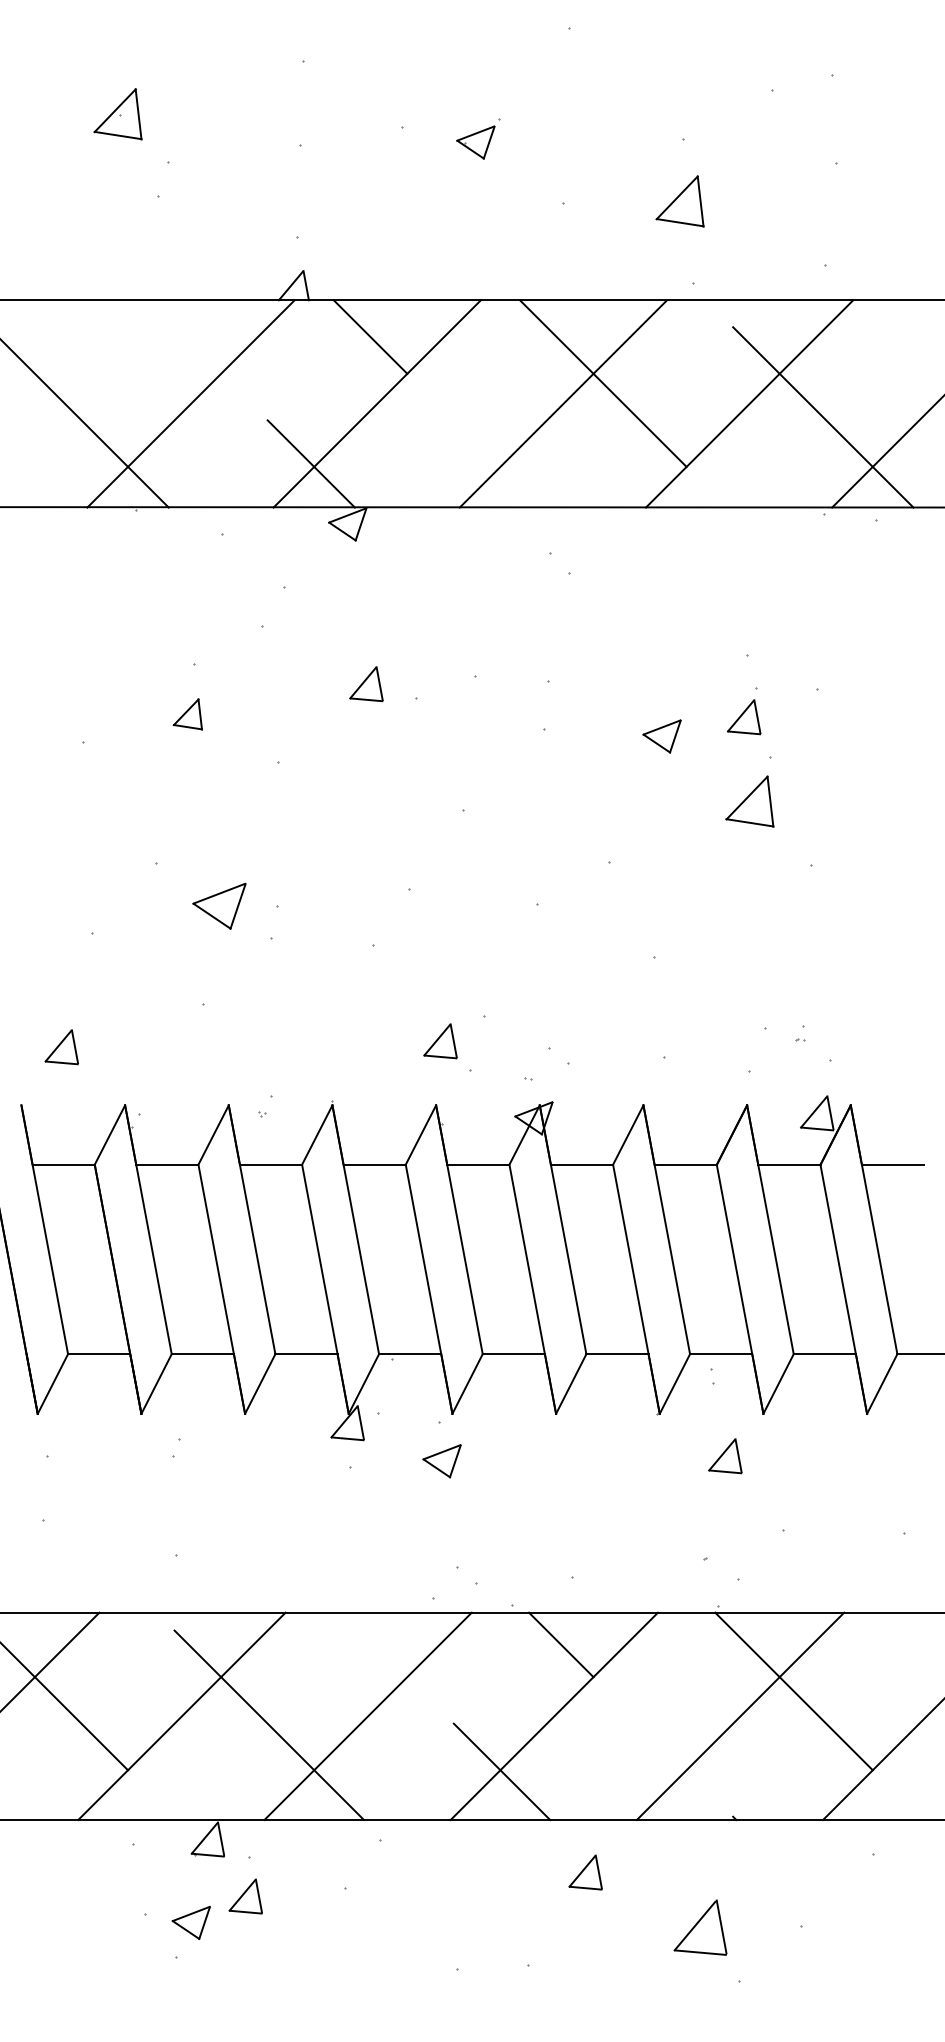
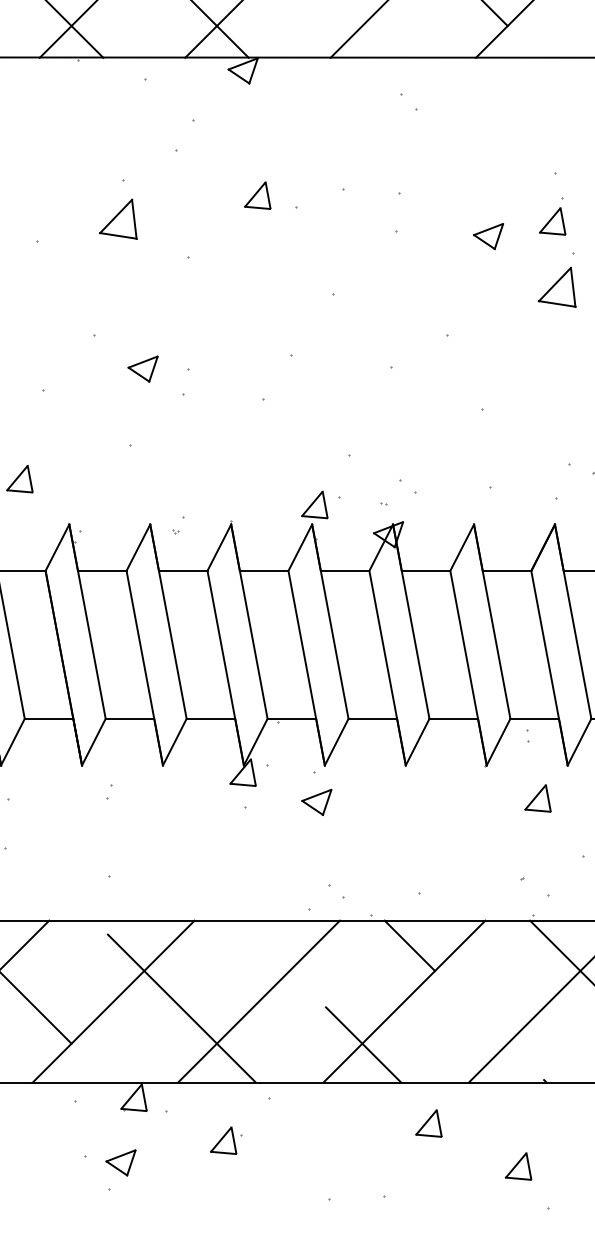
part: (187, 714) -> (118, 219), size x1.67
part: (219, 906) -> (143, 369), size x0.71
part: (440, 1041) -> (314, 505), moved
part: (245, 1896) -> (223, 1140), moved
part: (700, 1927) -> (518, 1166), size x0.62

